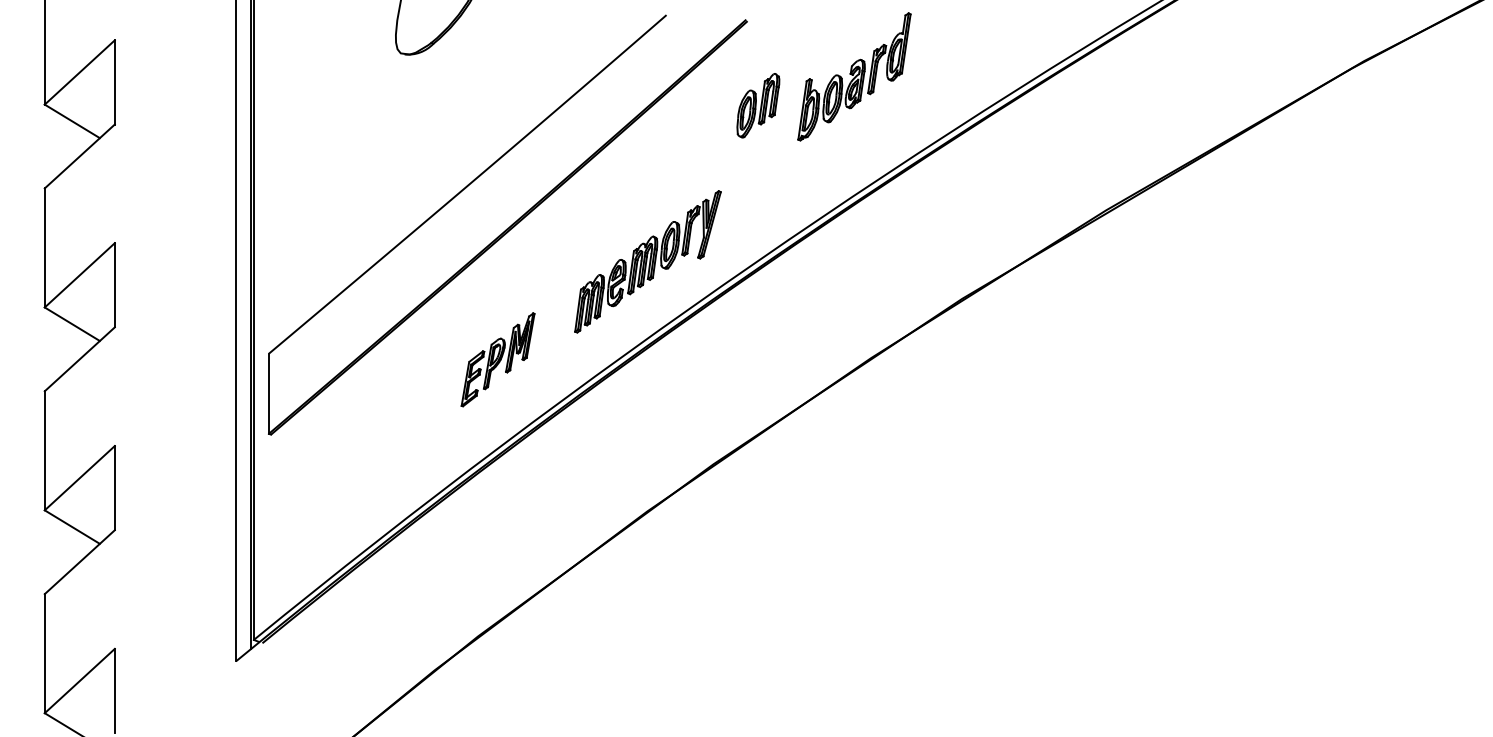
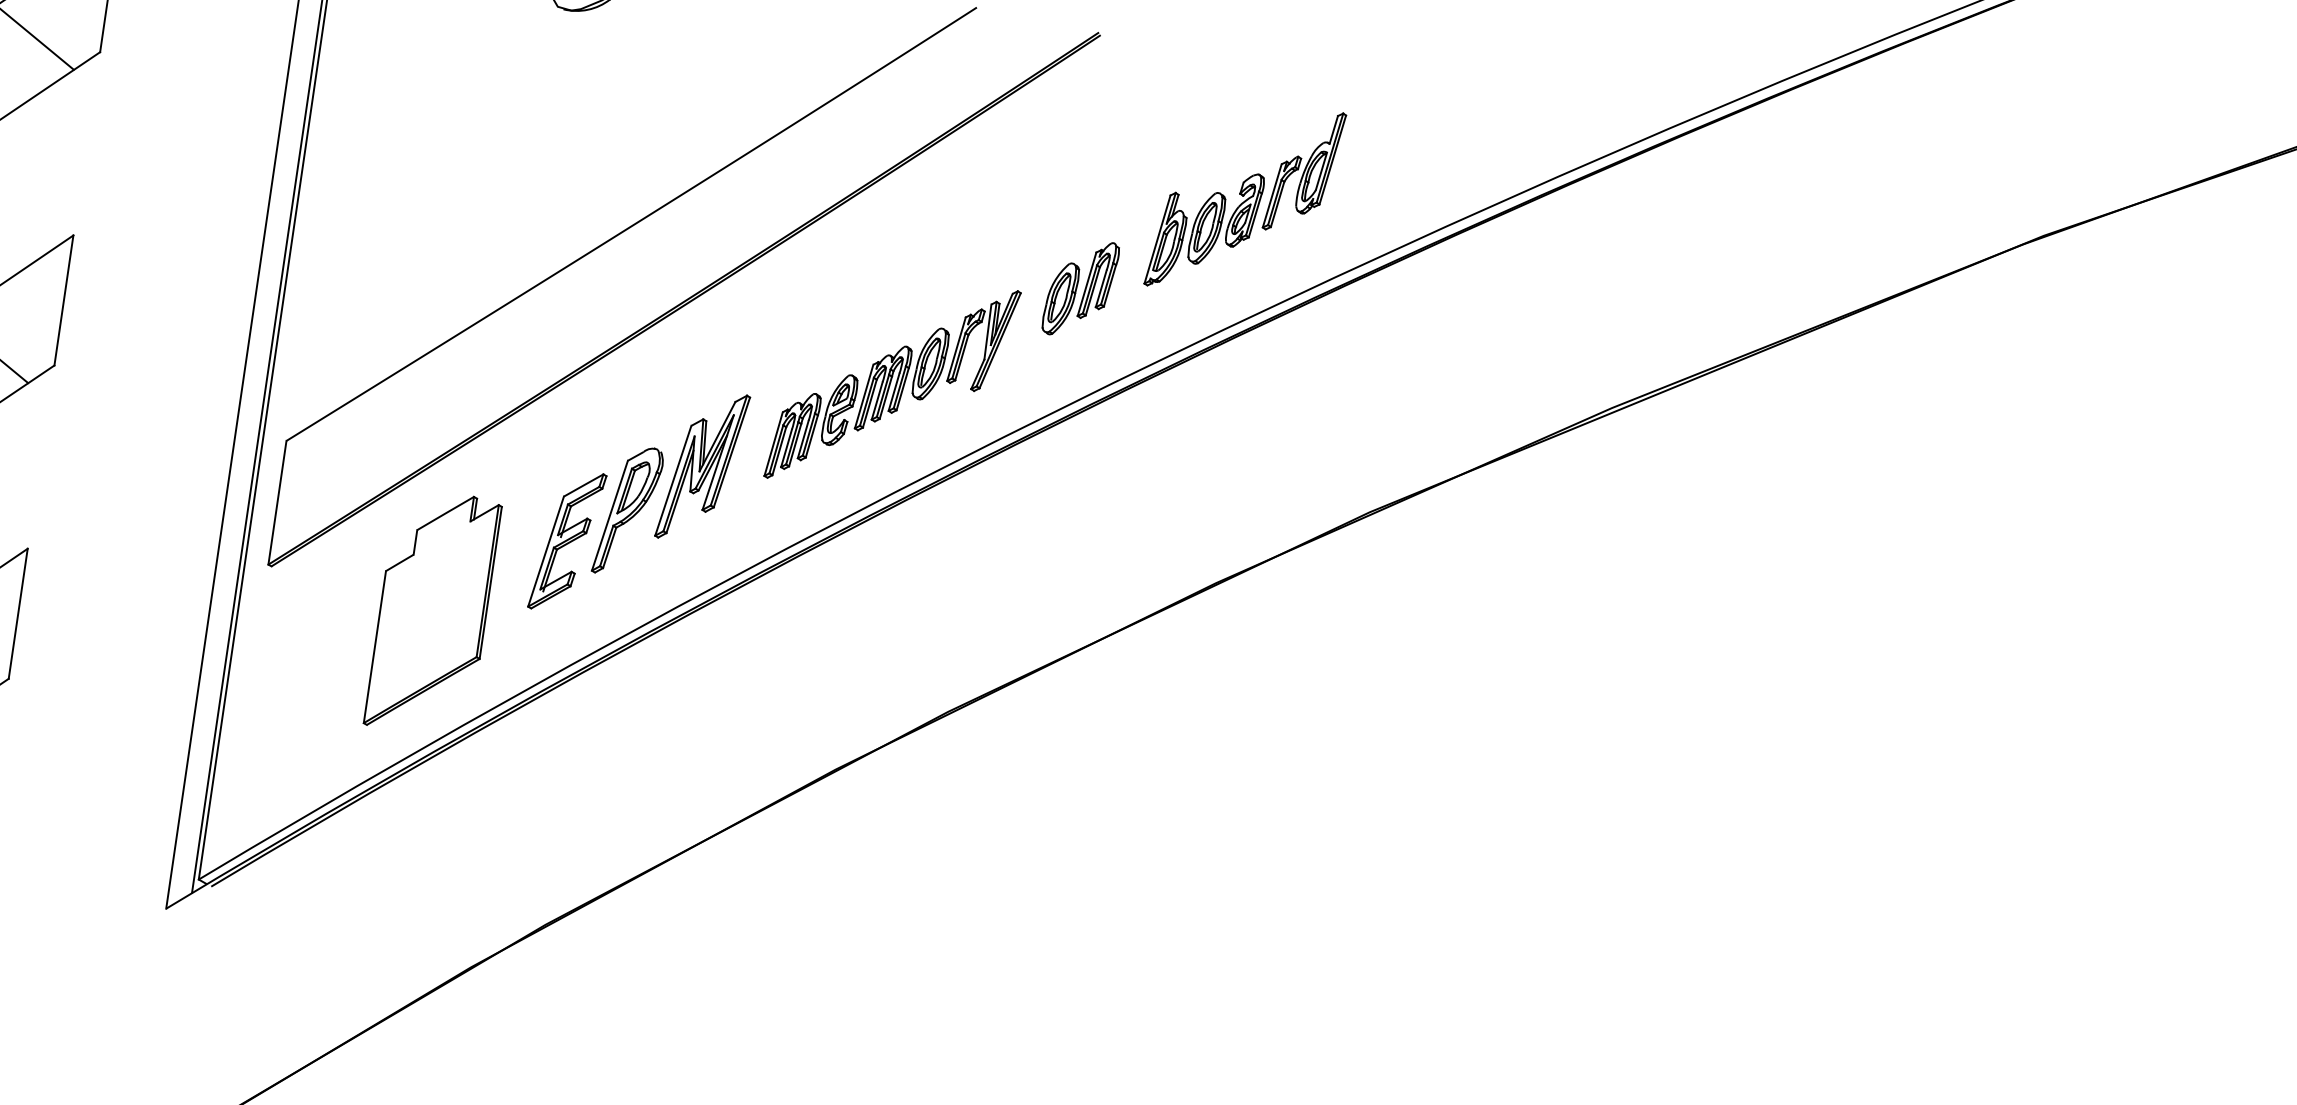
part: (854, 76) -> (1245, 198), moved
part: (758, 105) -> (1080, 288), moved
part: (497, 359) -> (638, 501), size x1.67
part: (377, 448) -> (432, 611), added

